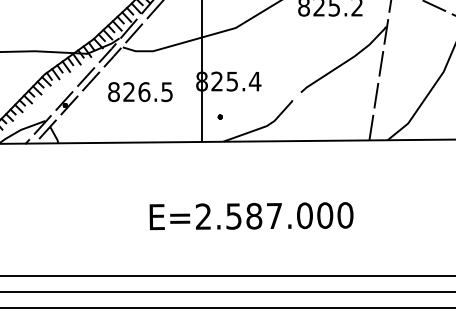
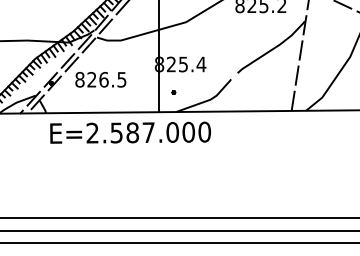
text: (139, 91) -> (100, 79), moved
text: (251, 215) -> (130, 132), moved

